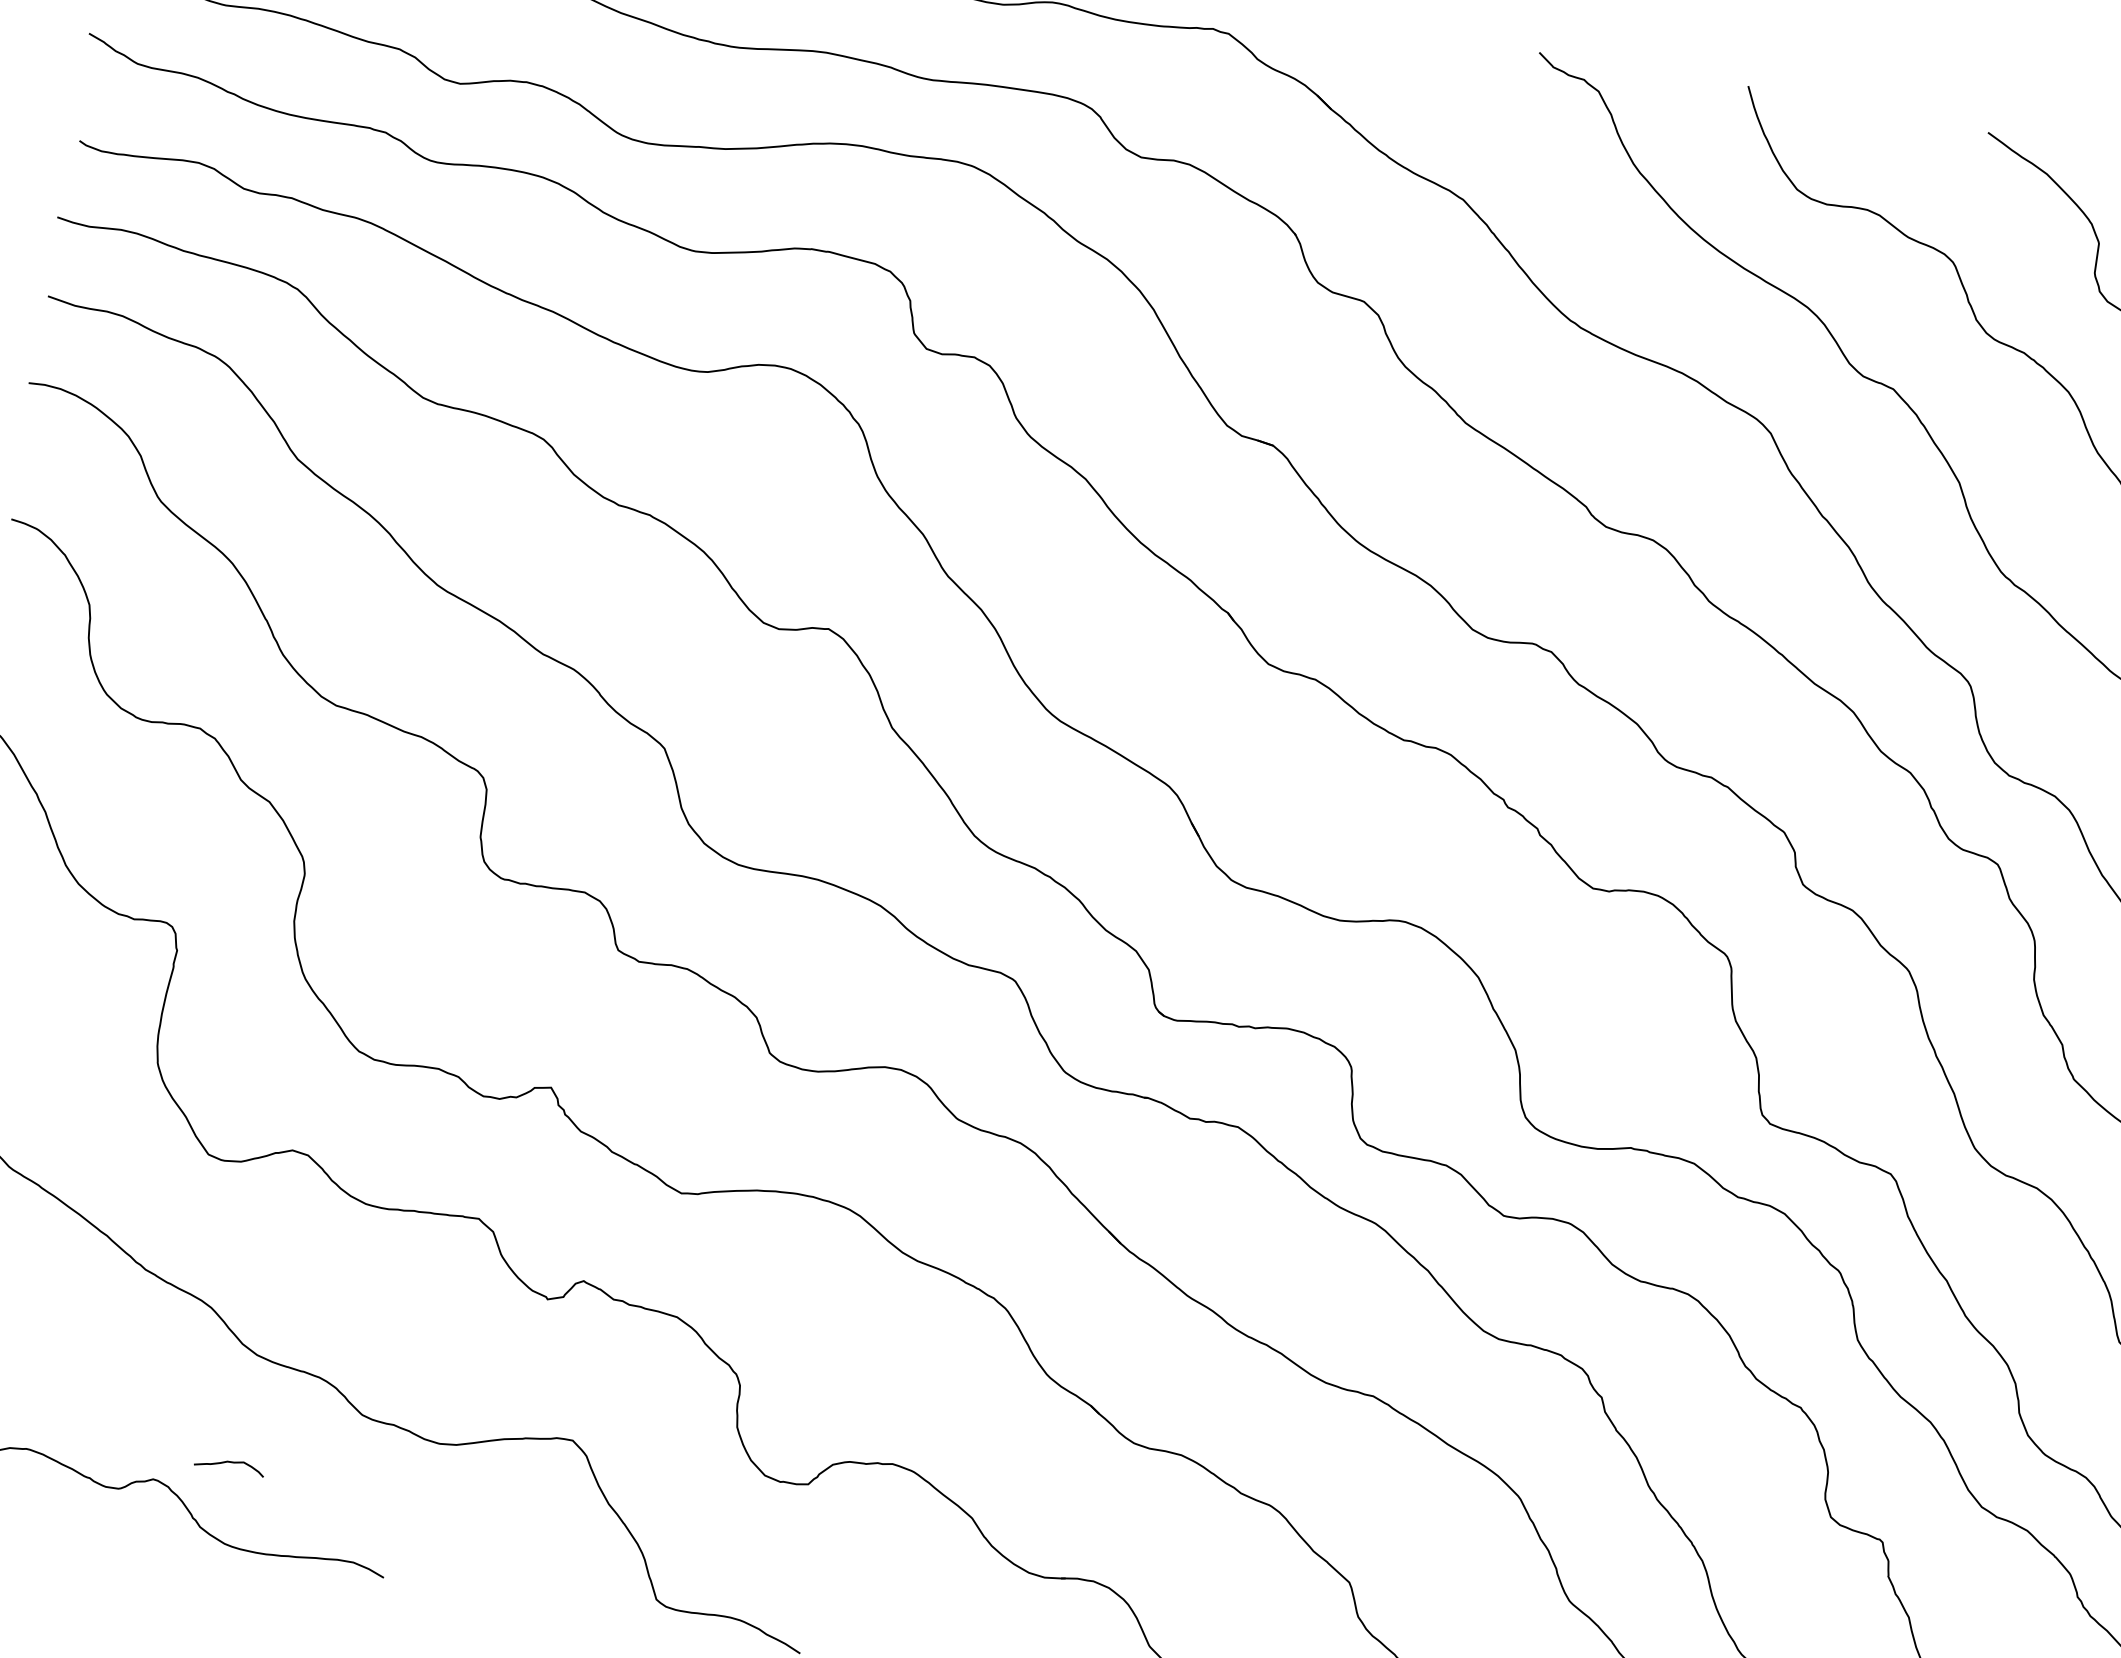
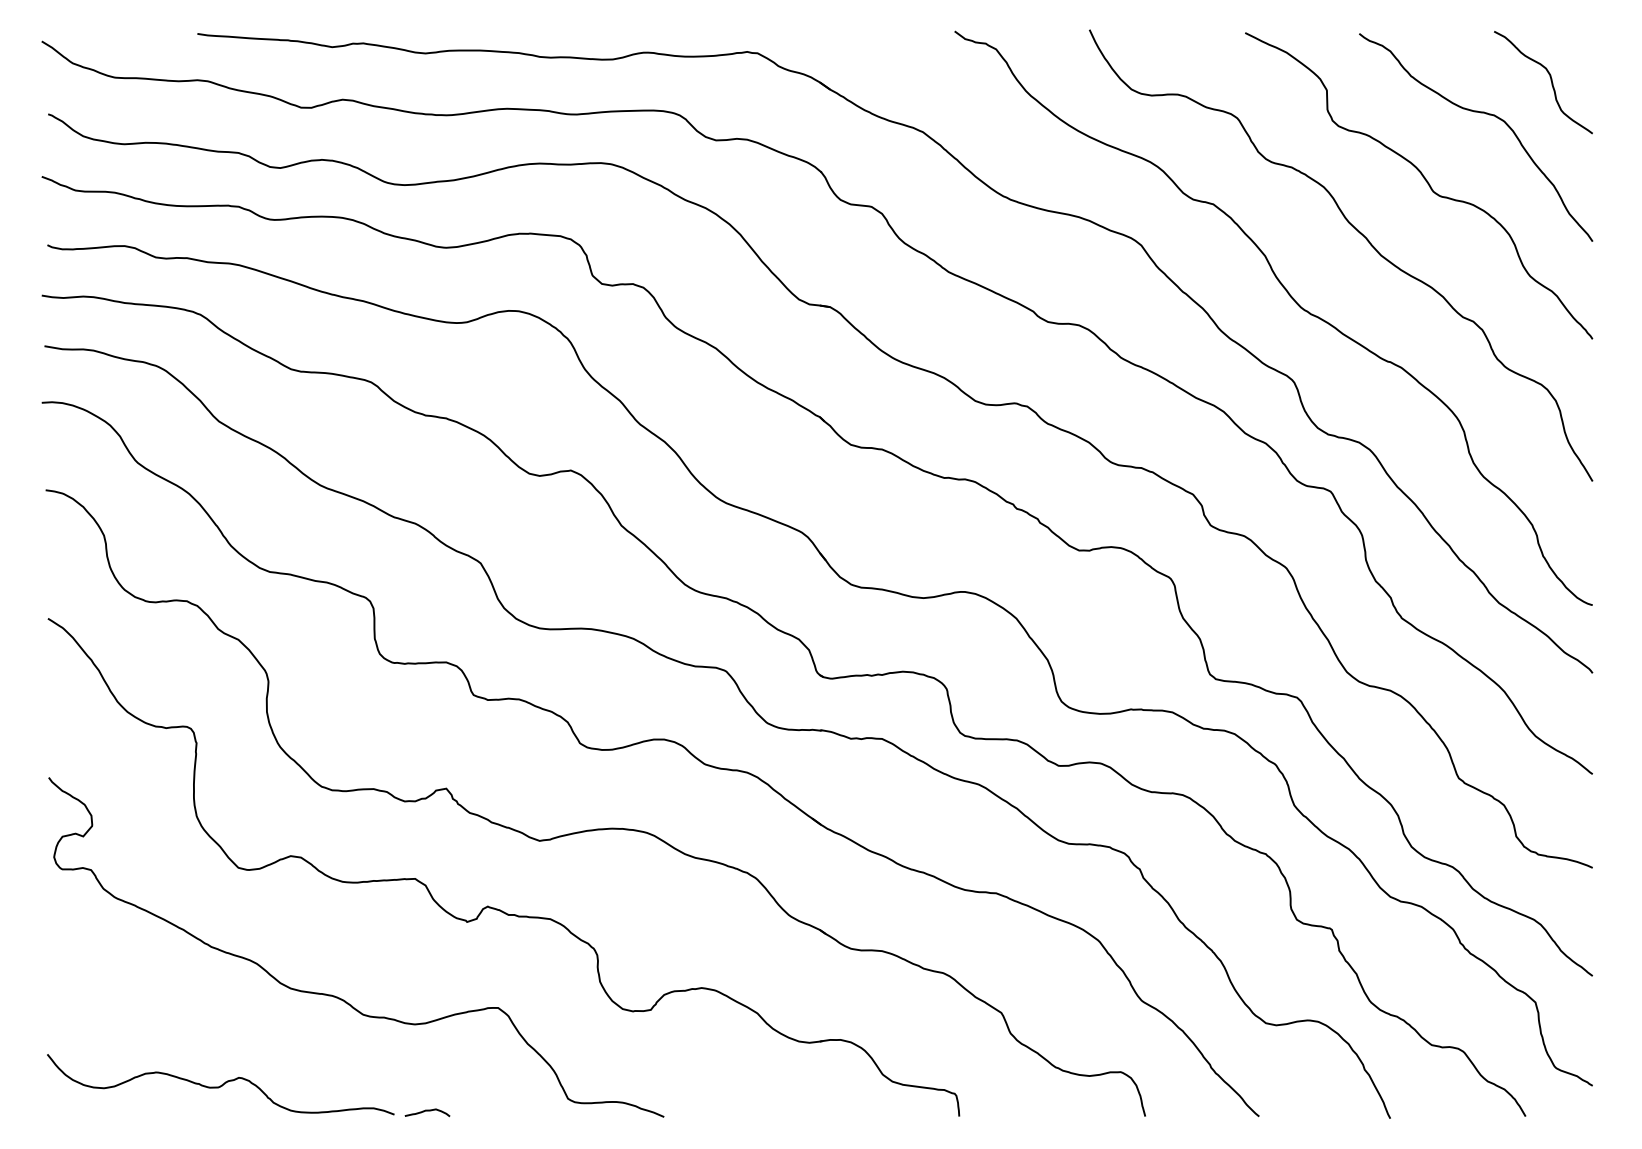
curve: (230, 1463) -> (427, 1111), moved

